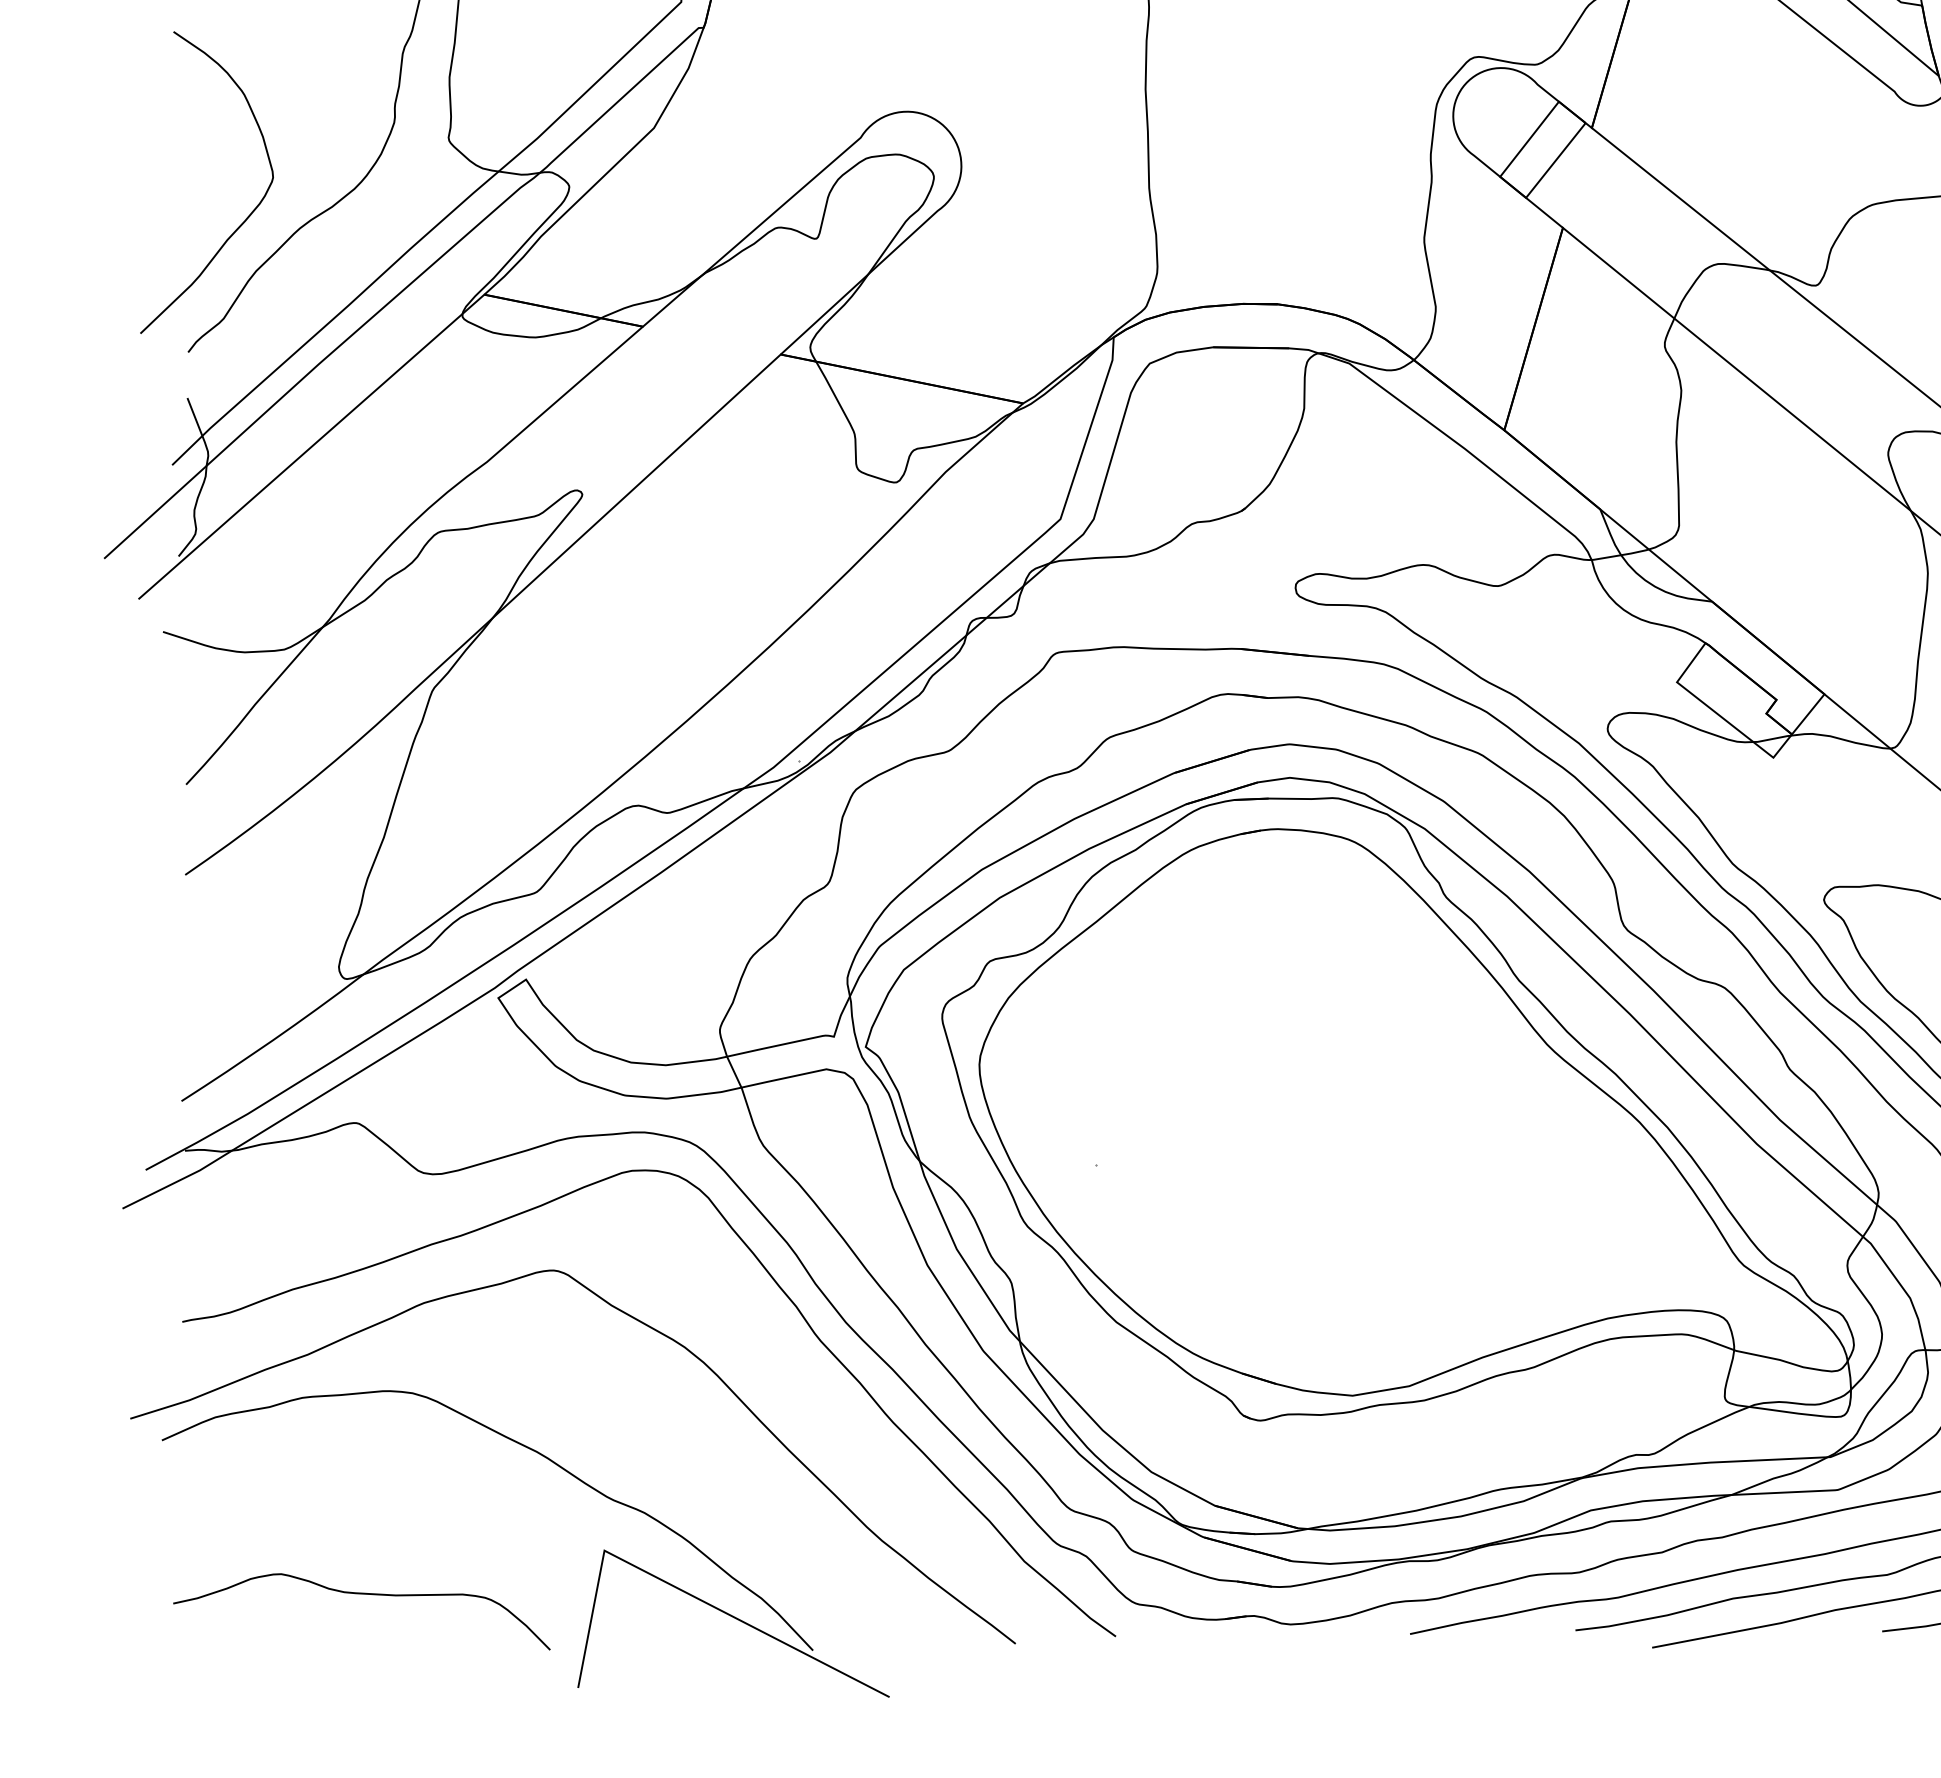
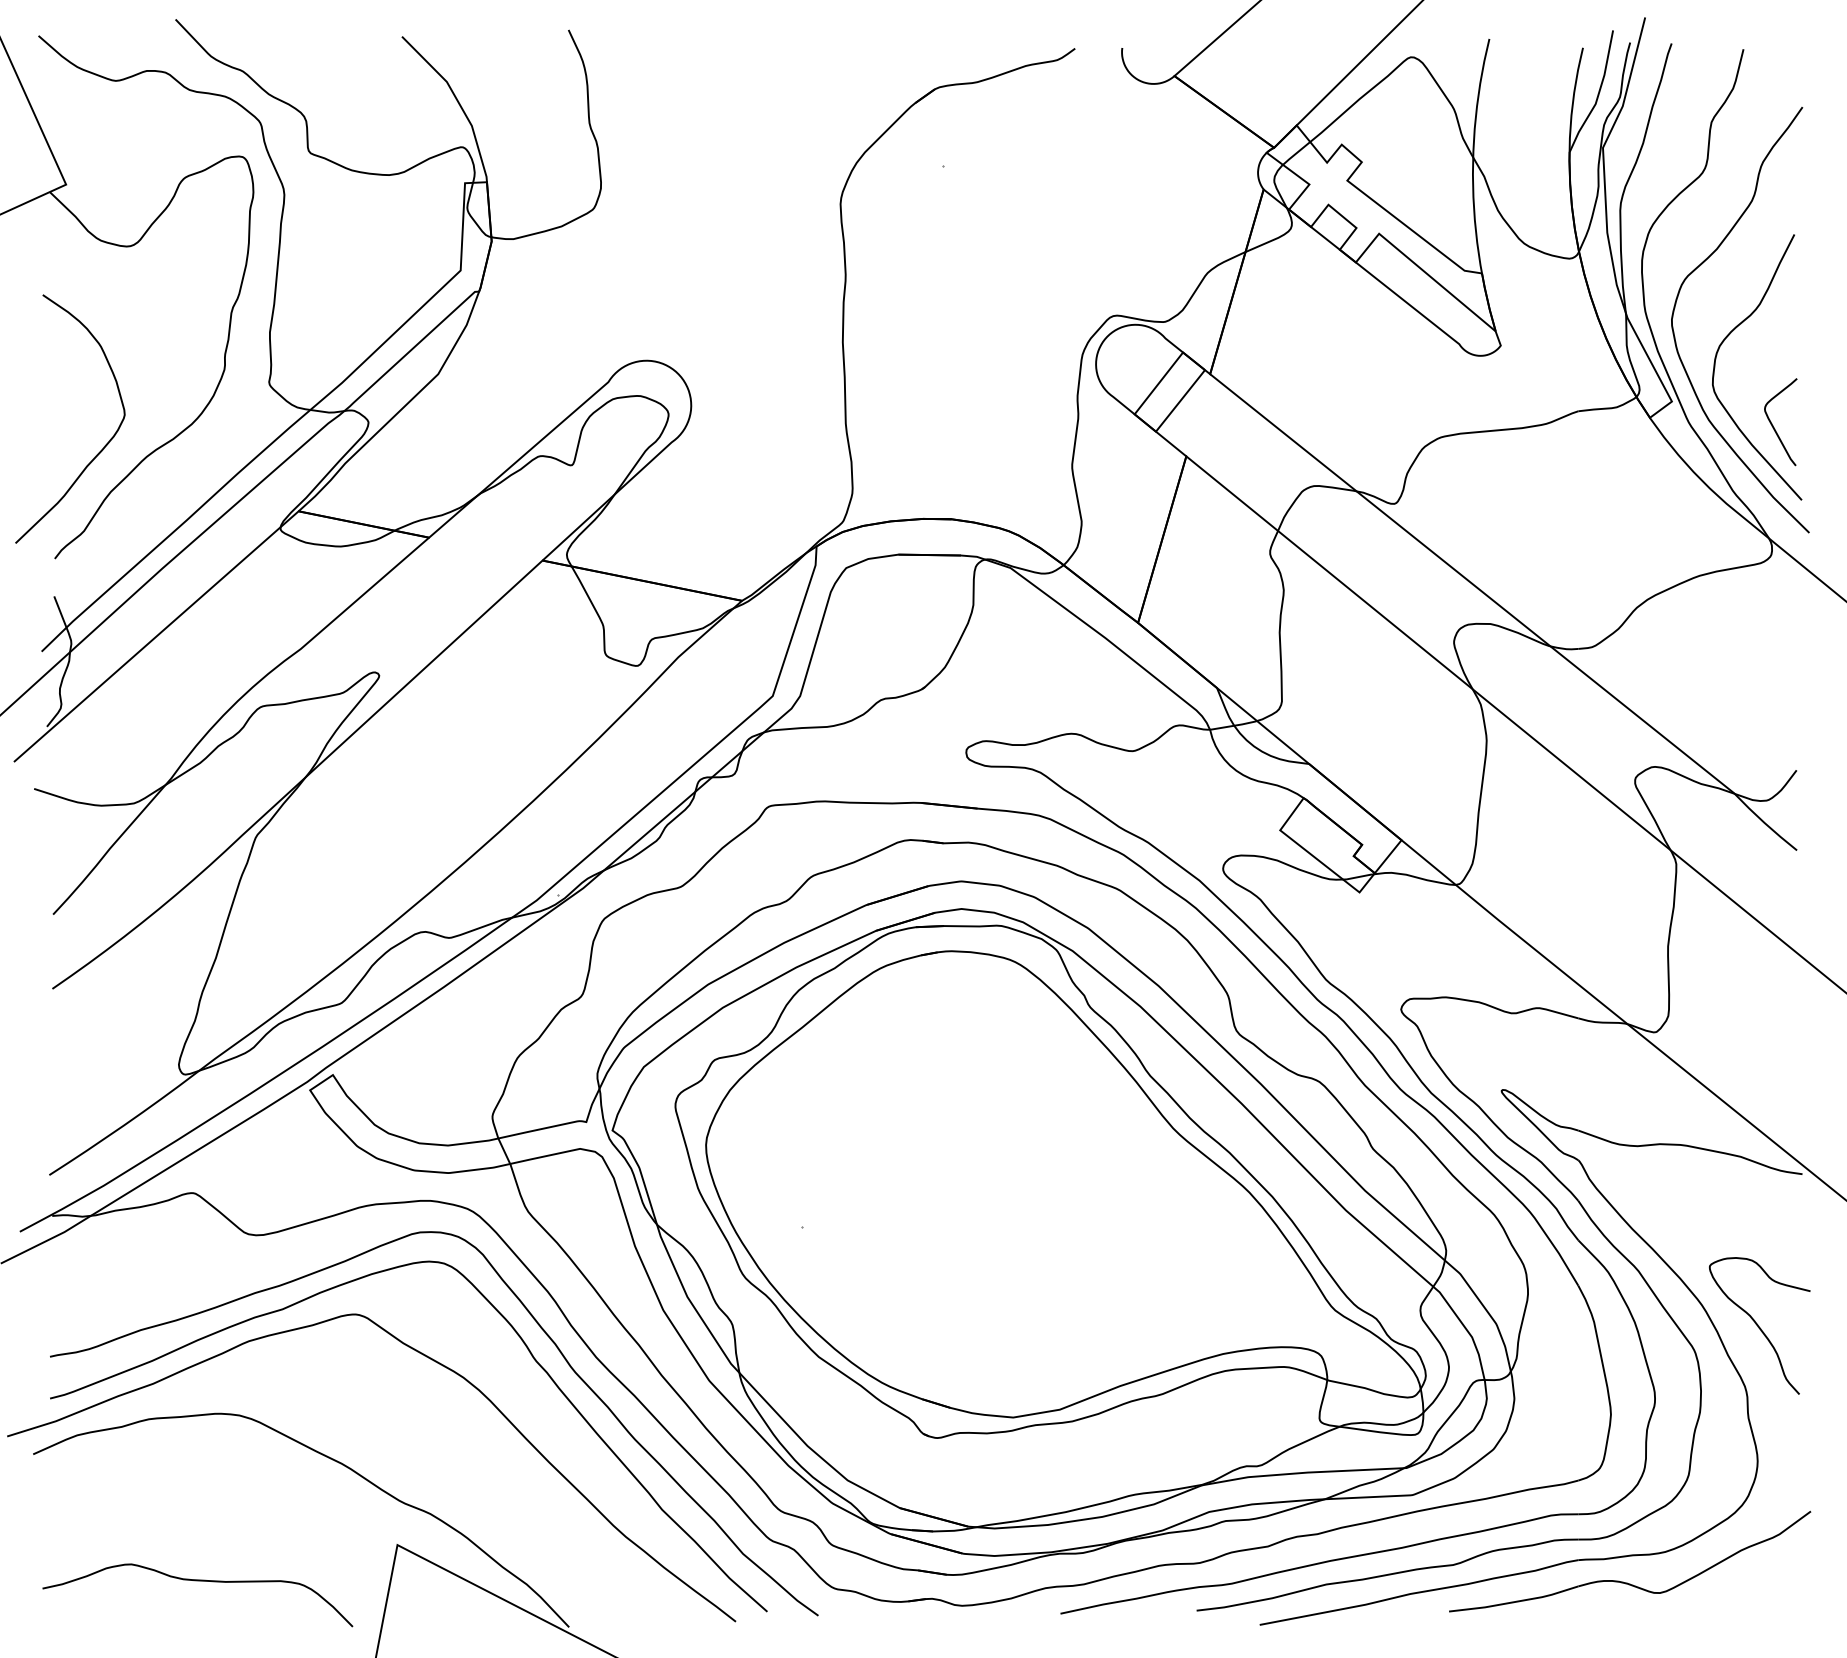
curve: (767, 1321) -> (531, 1356), added

